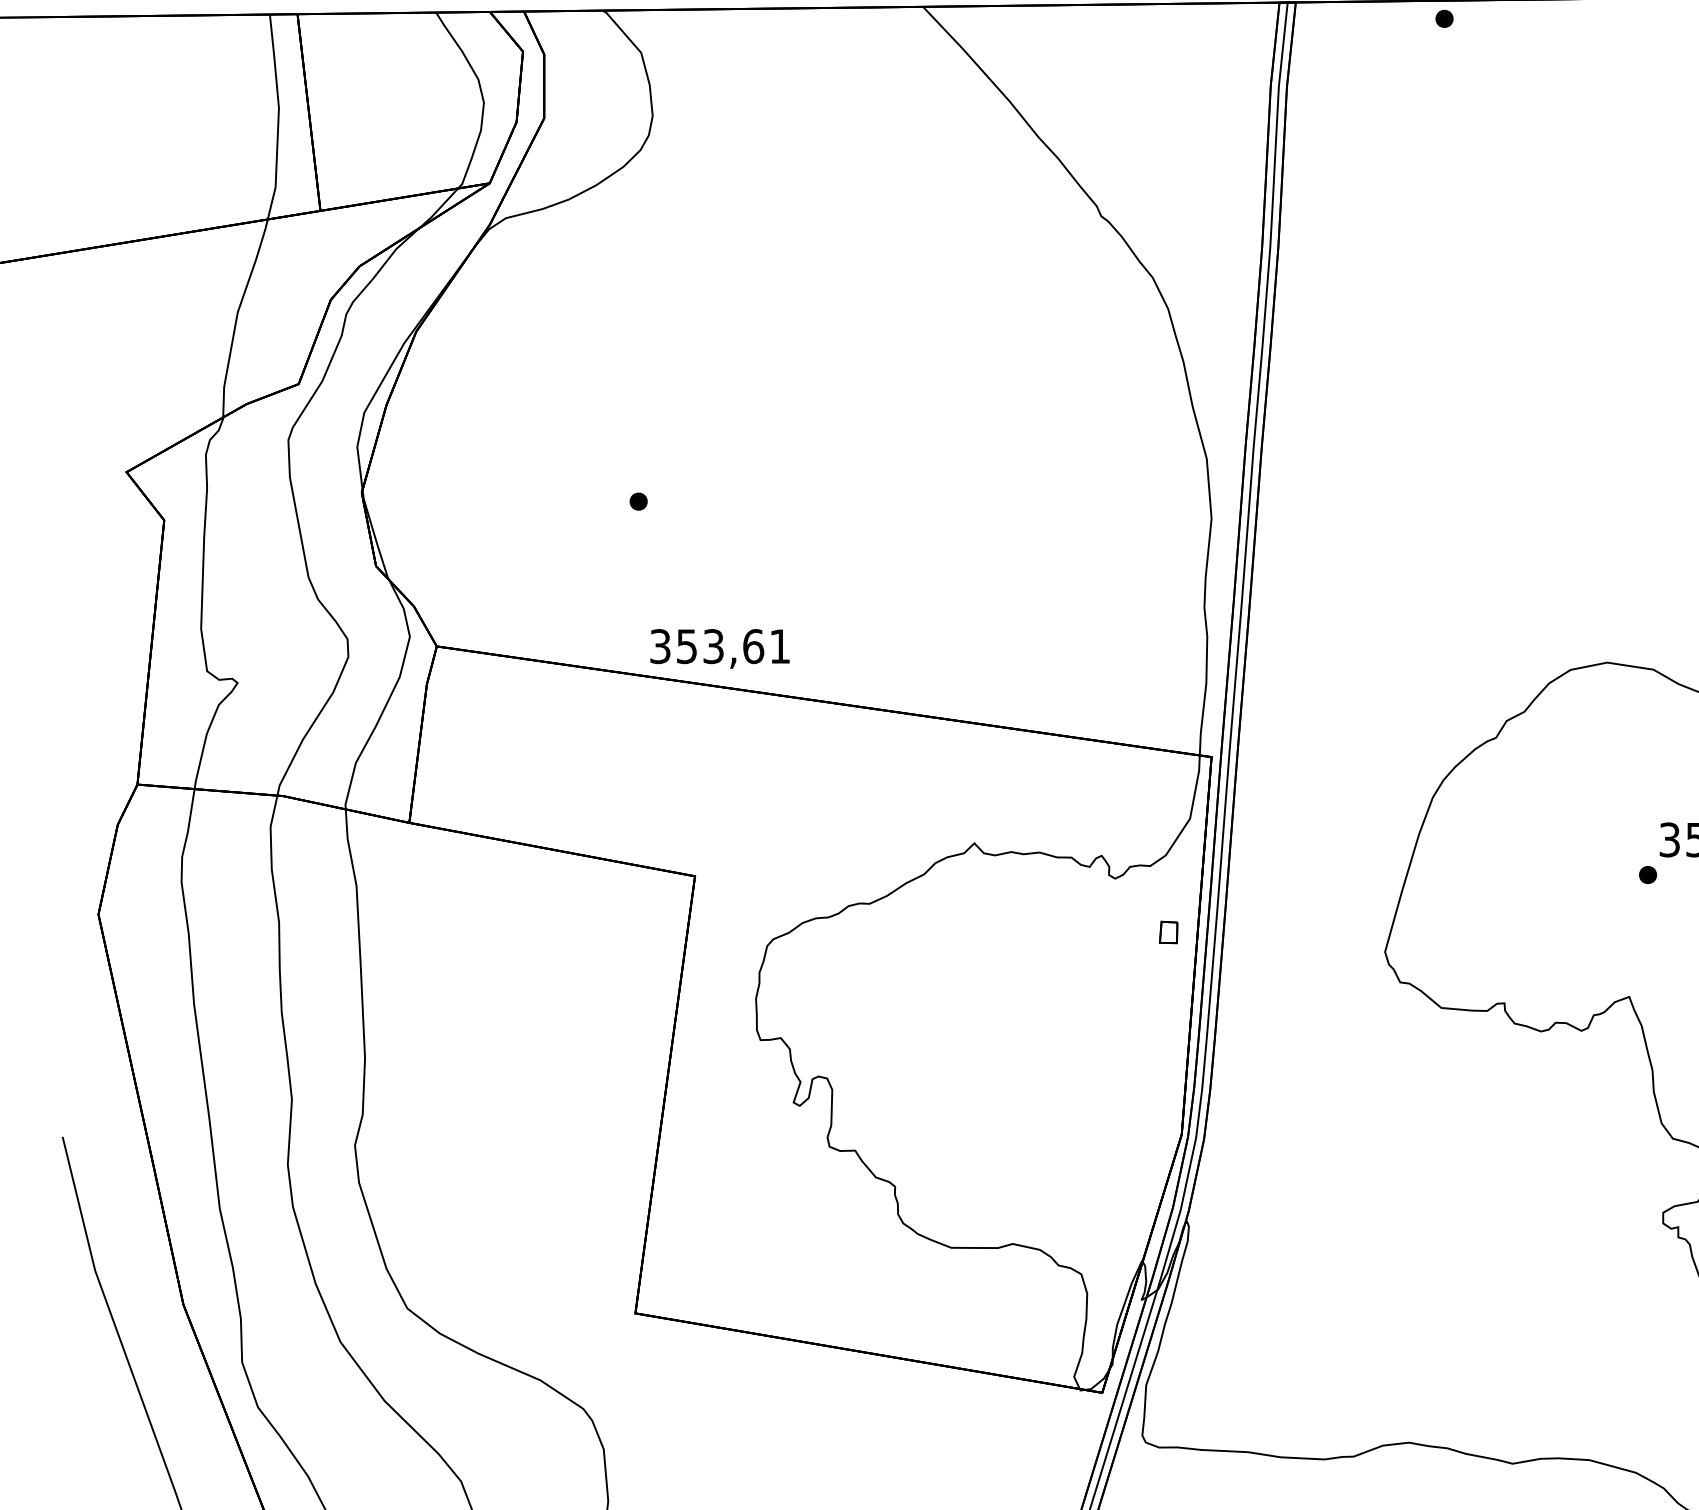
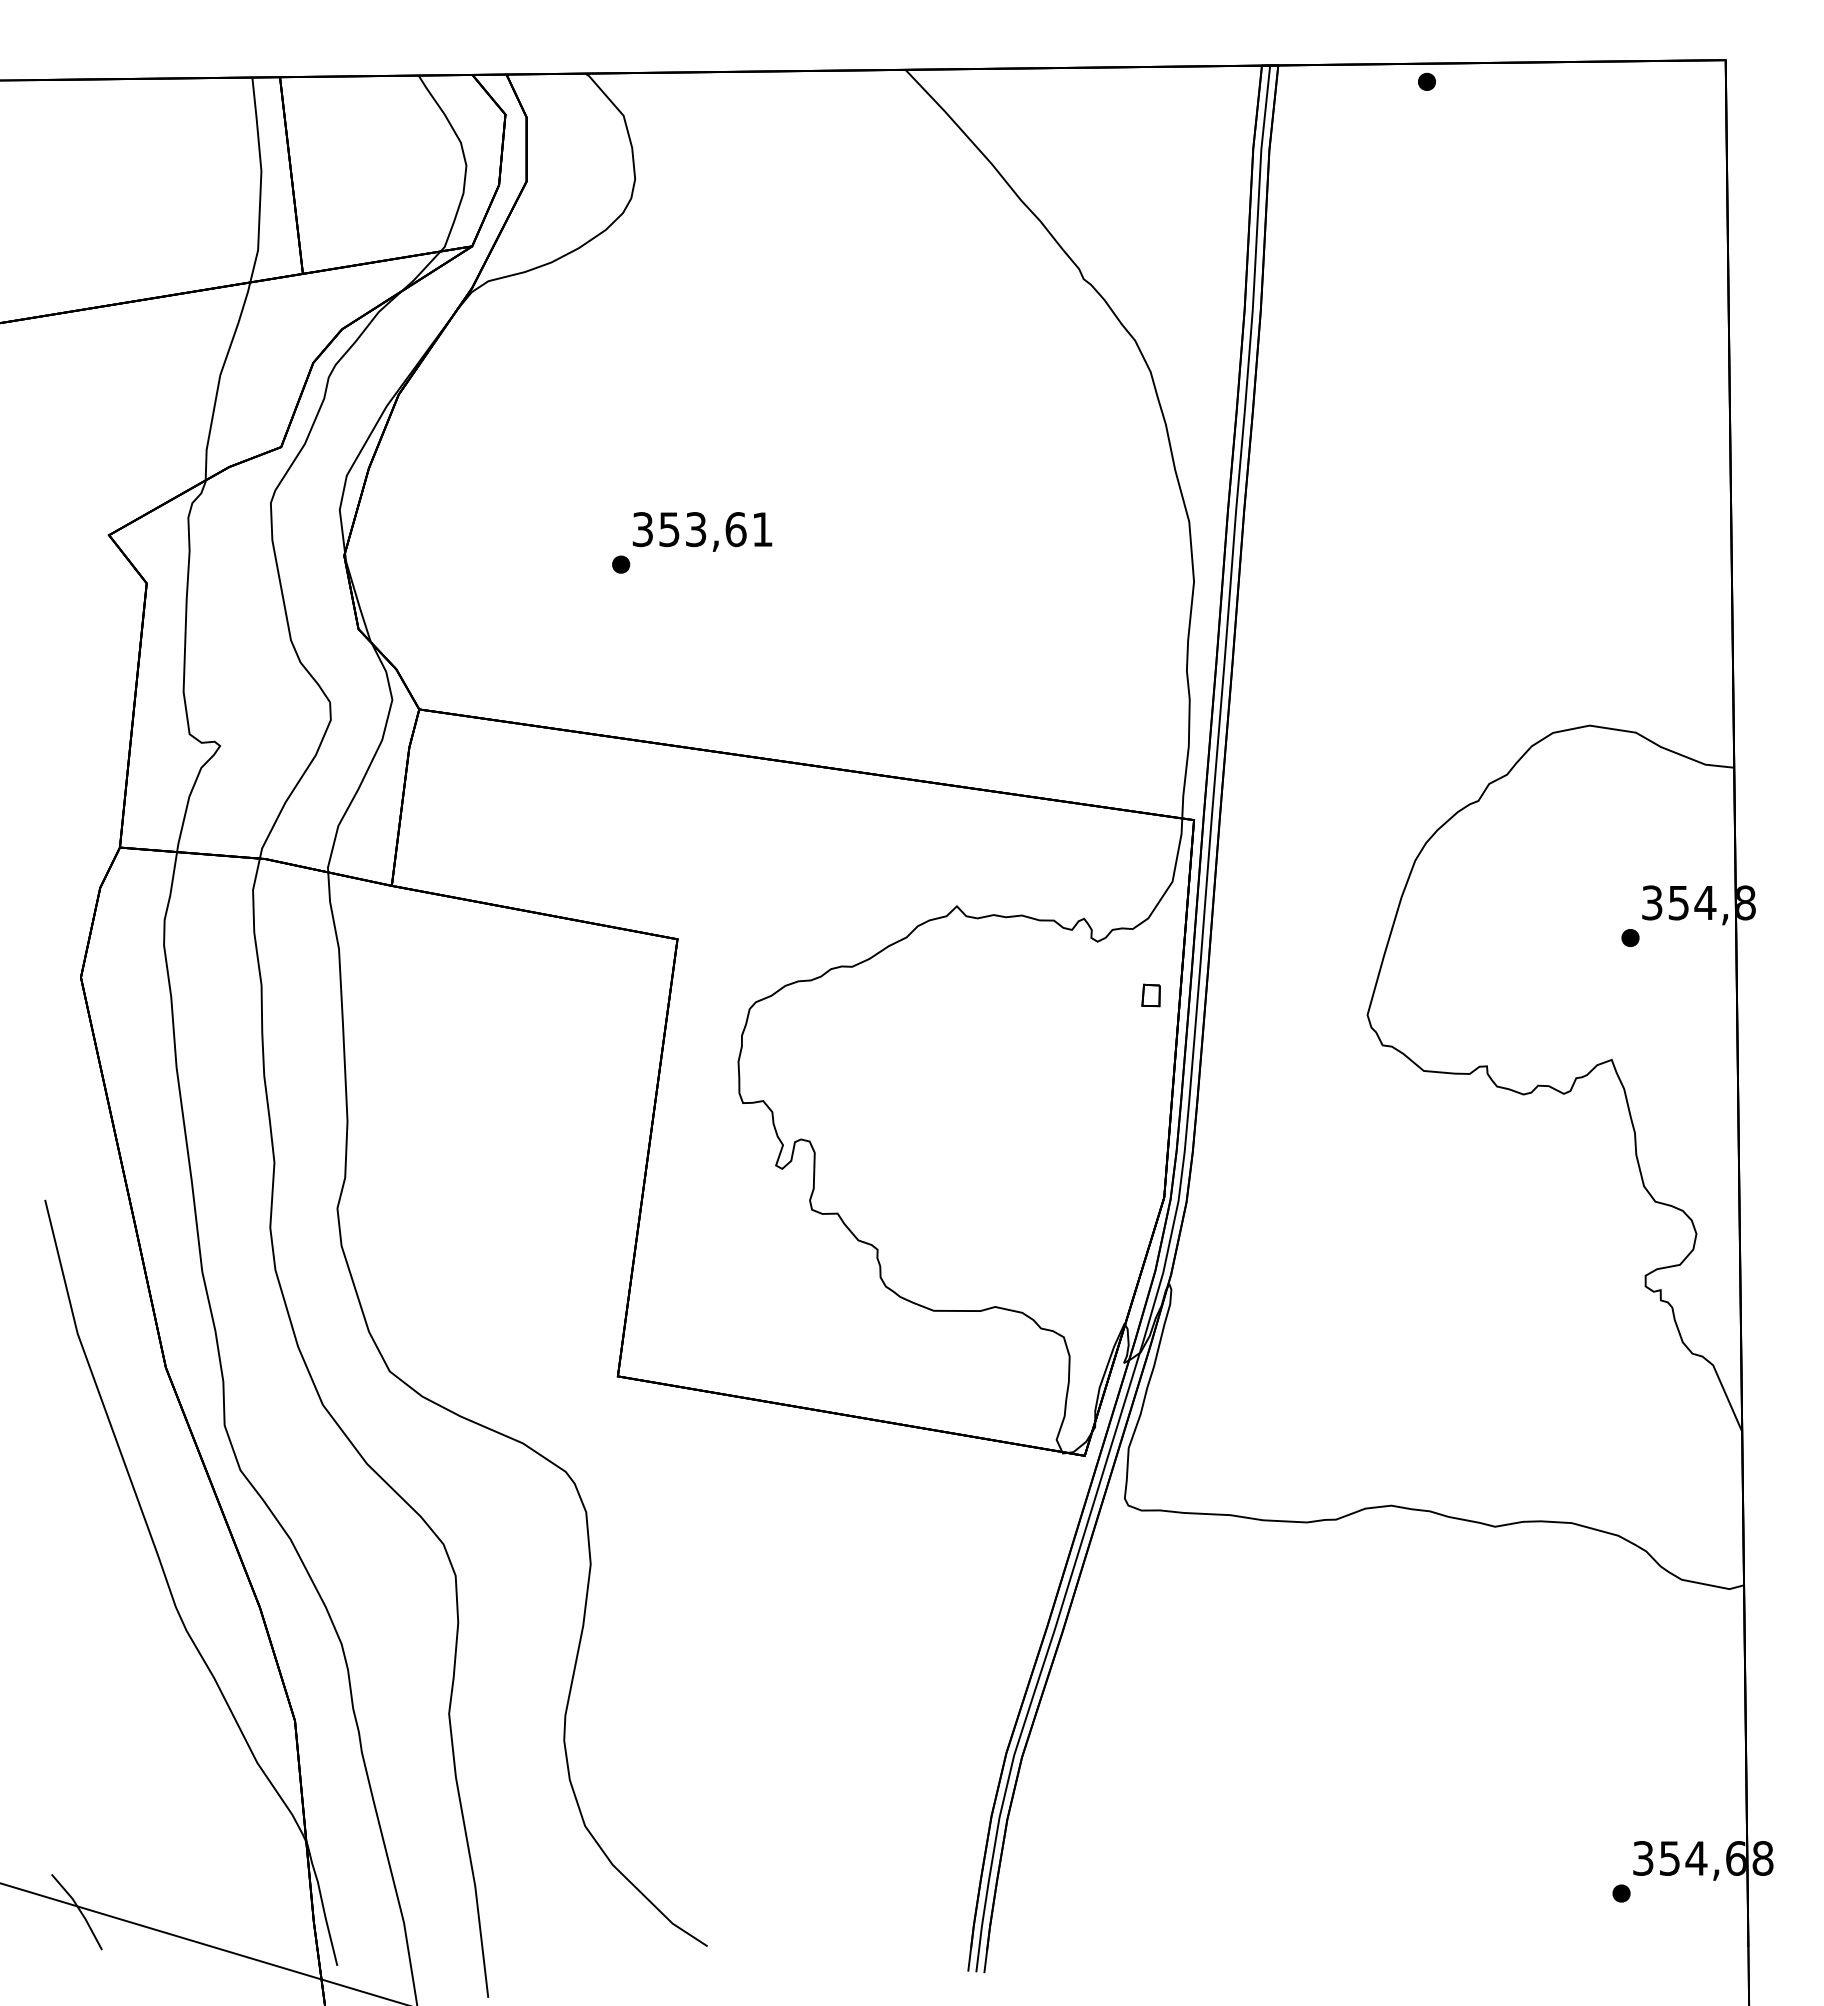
text: (720, 648) -> (702, 531), moved

